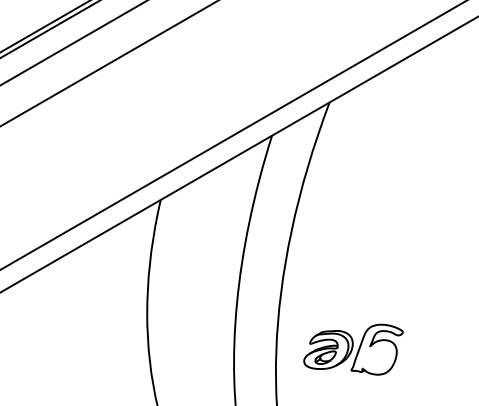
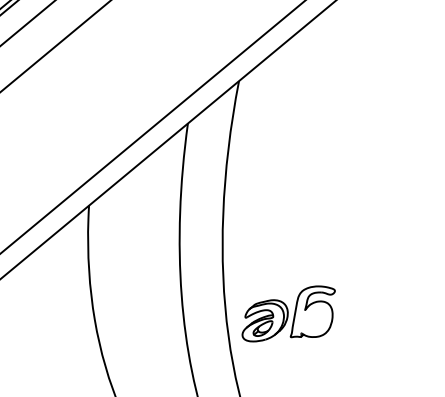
part: (353, 349) -> (289, 316), moved

